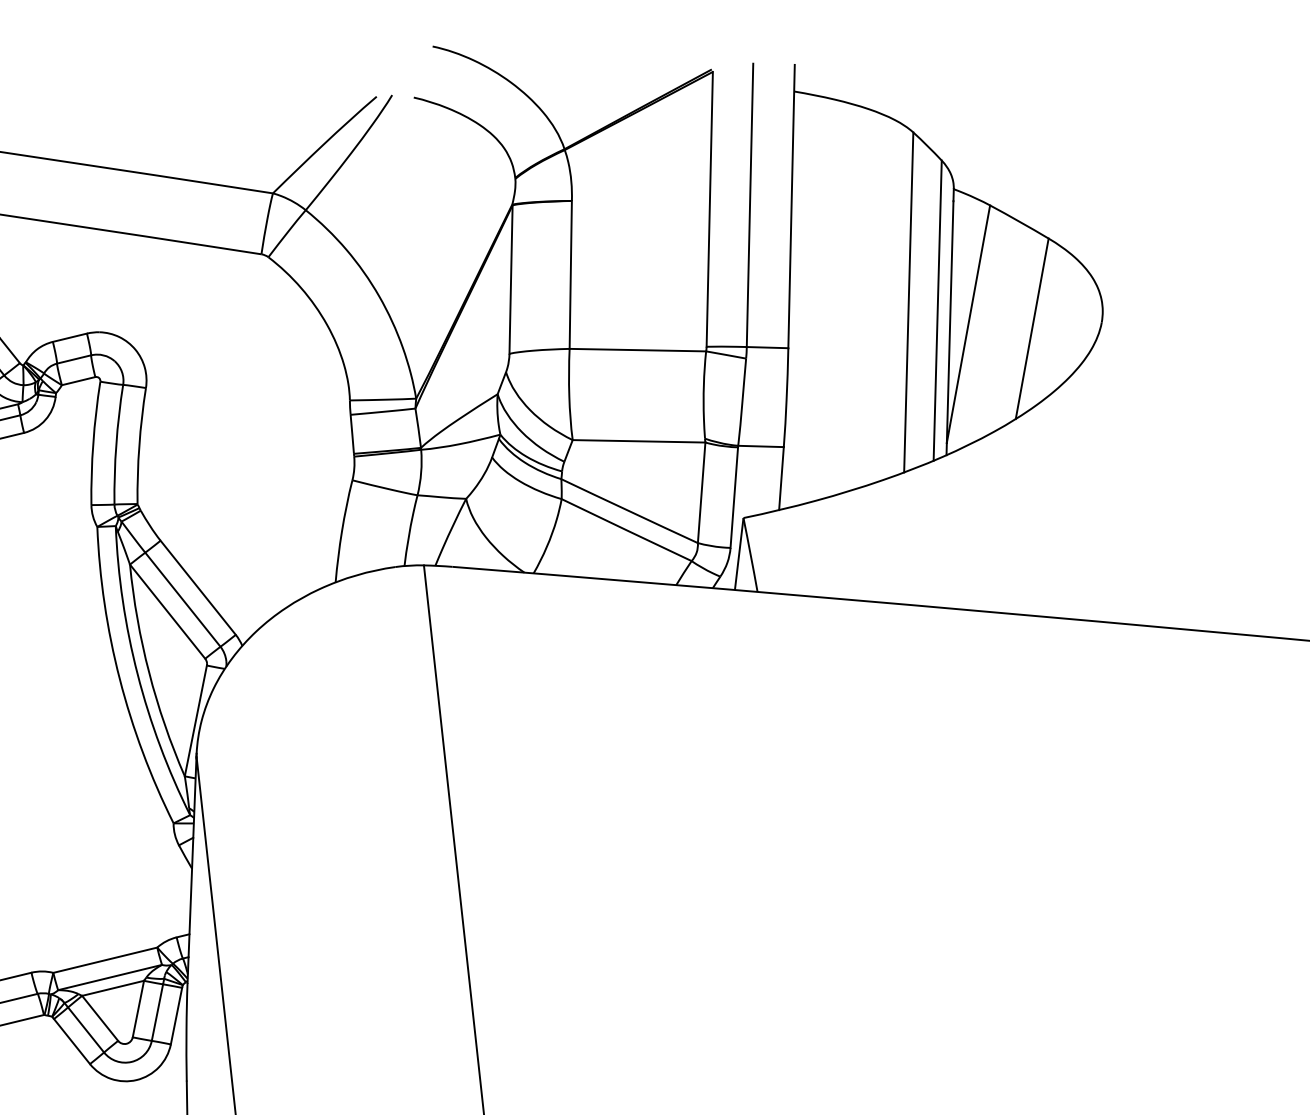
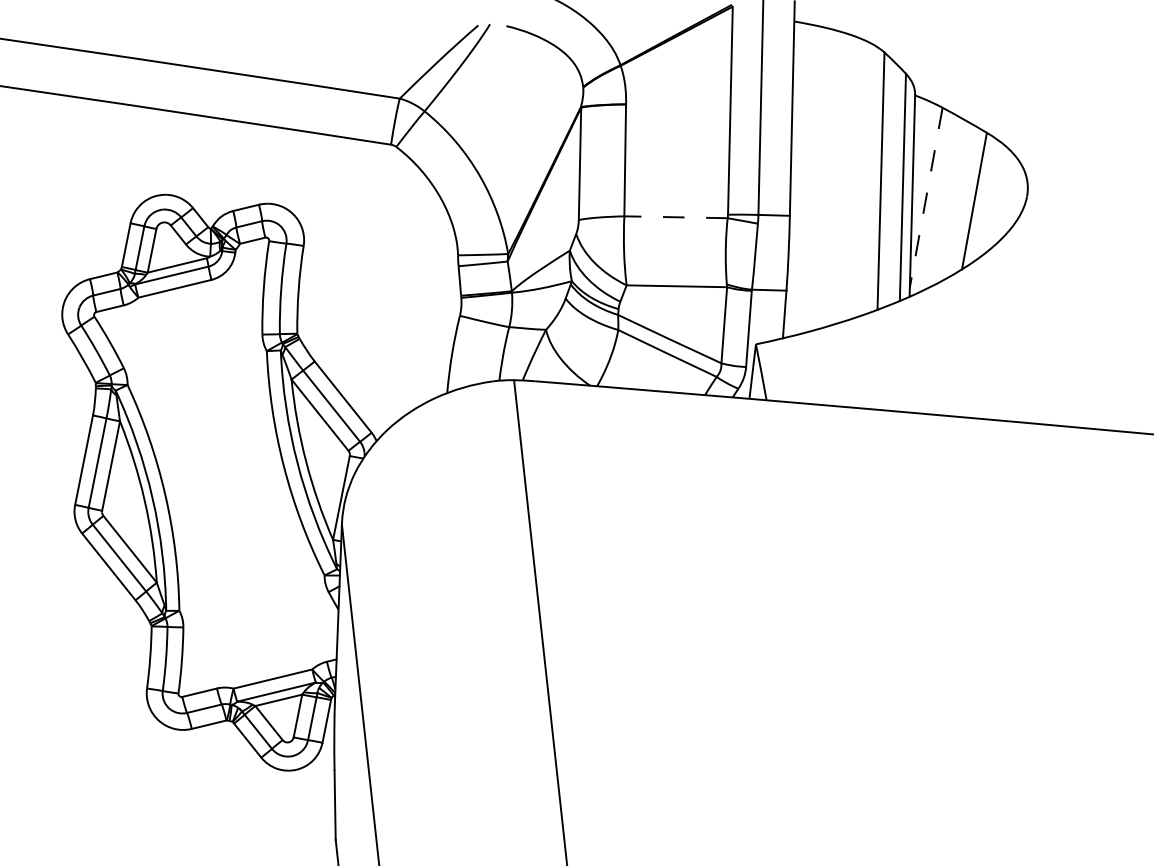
line: (968, 325) -> (926, 198), solid -> dashed
line: (638, 350) -> (676, 217), solid -> dashed

